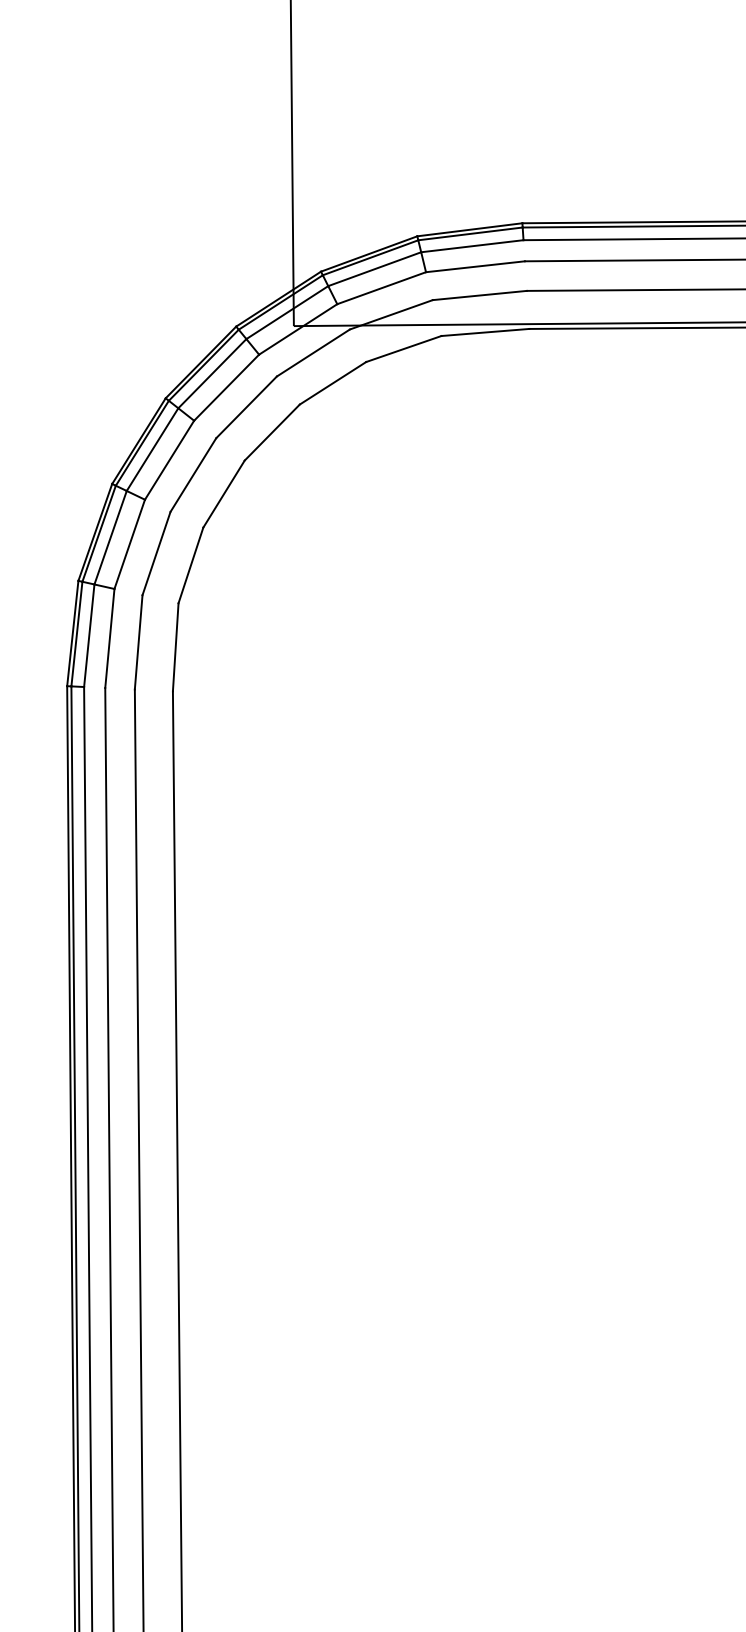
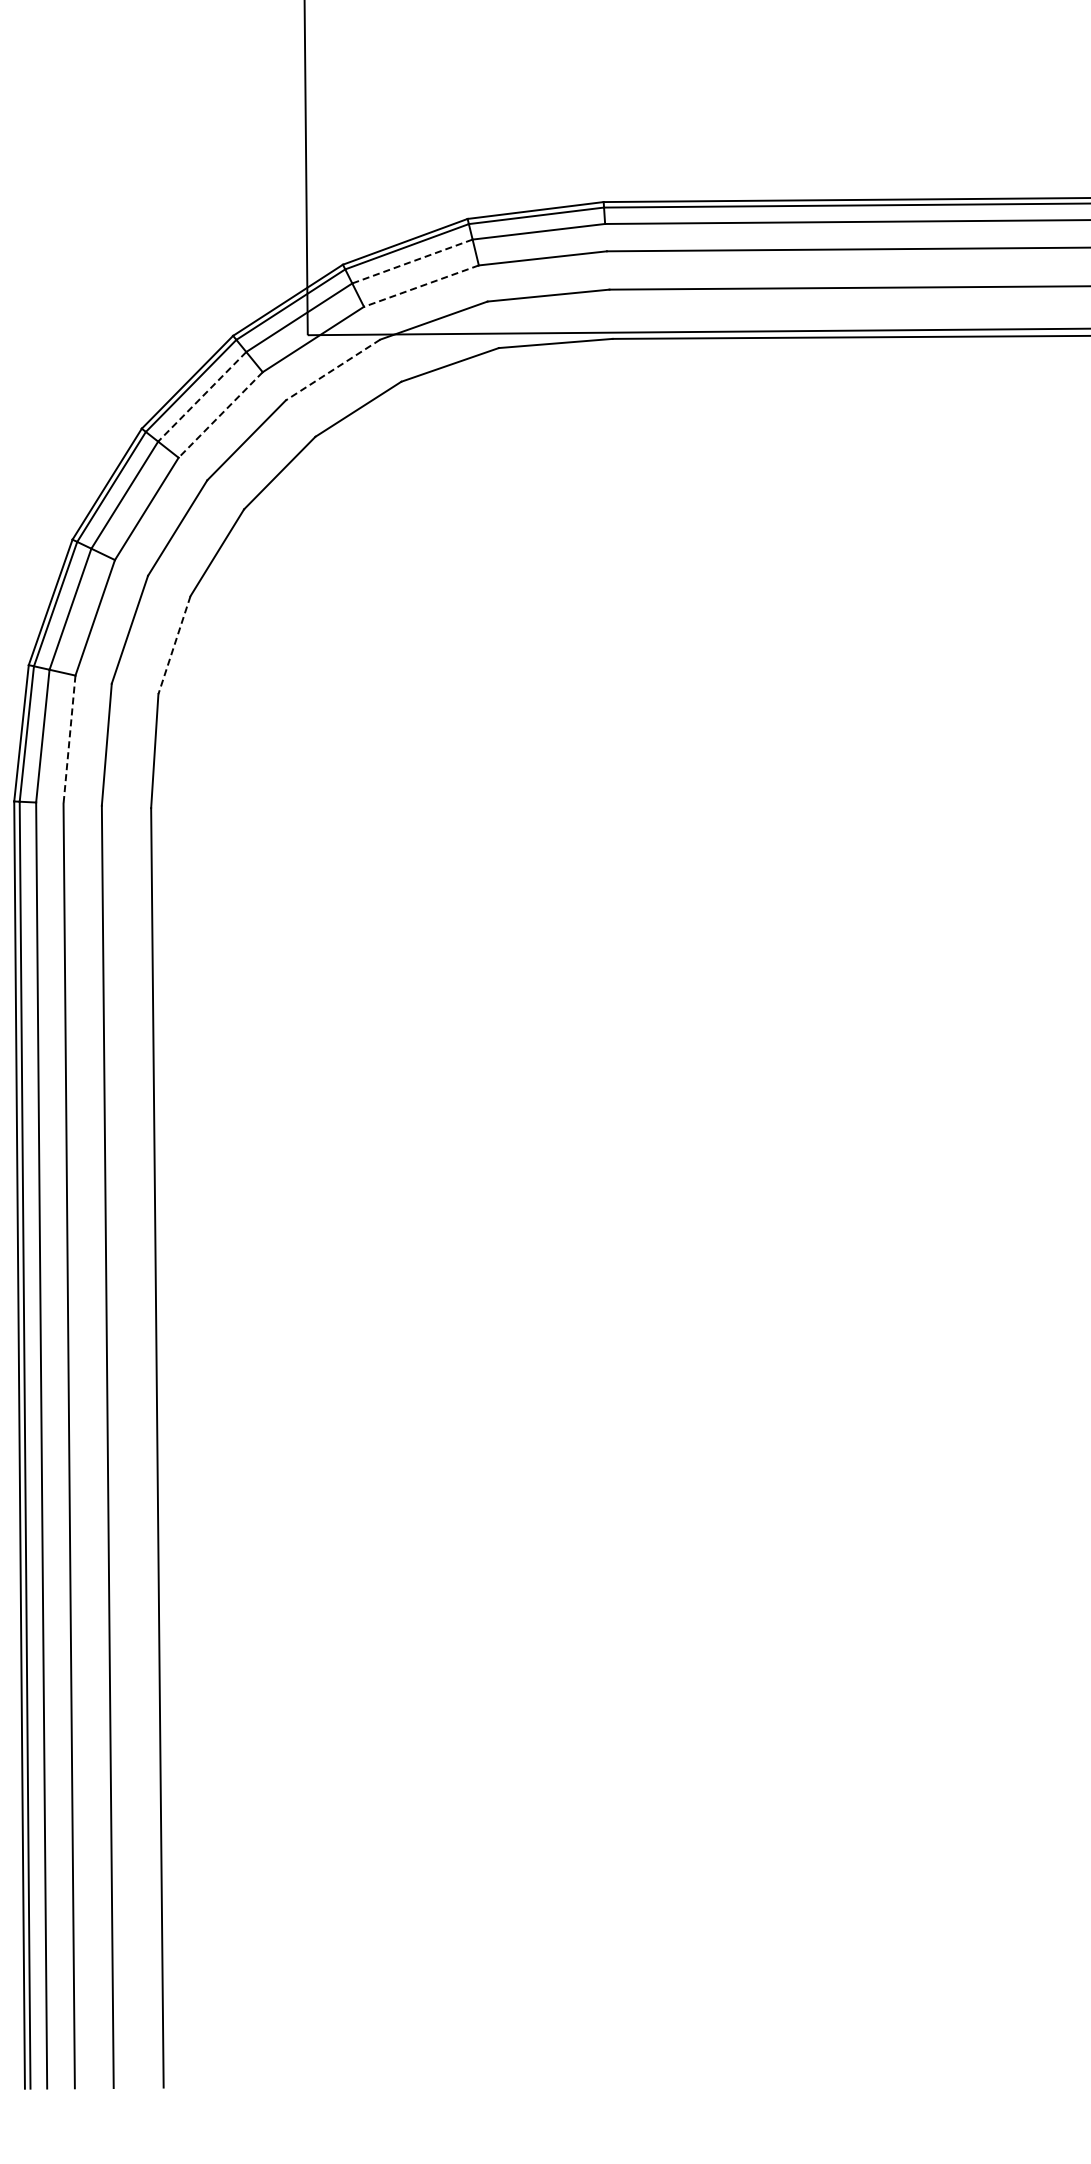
line: (374, 269) -> (412, 261), solid -> dashed
line: (380, 288) -> (420, 286), solid -> dashed
line: (312, 353) -> (332, 370), solid -> dashed
line: (212, 373) -> (202, 396), solid -> dashed
line: (226, 387) -> (220, 414), solid -> dashed
line: (190, 565) -> (174, 645), solid -> dashed
line: (109, 639) -> (69, 740), solid -> dashed

